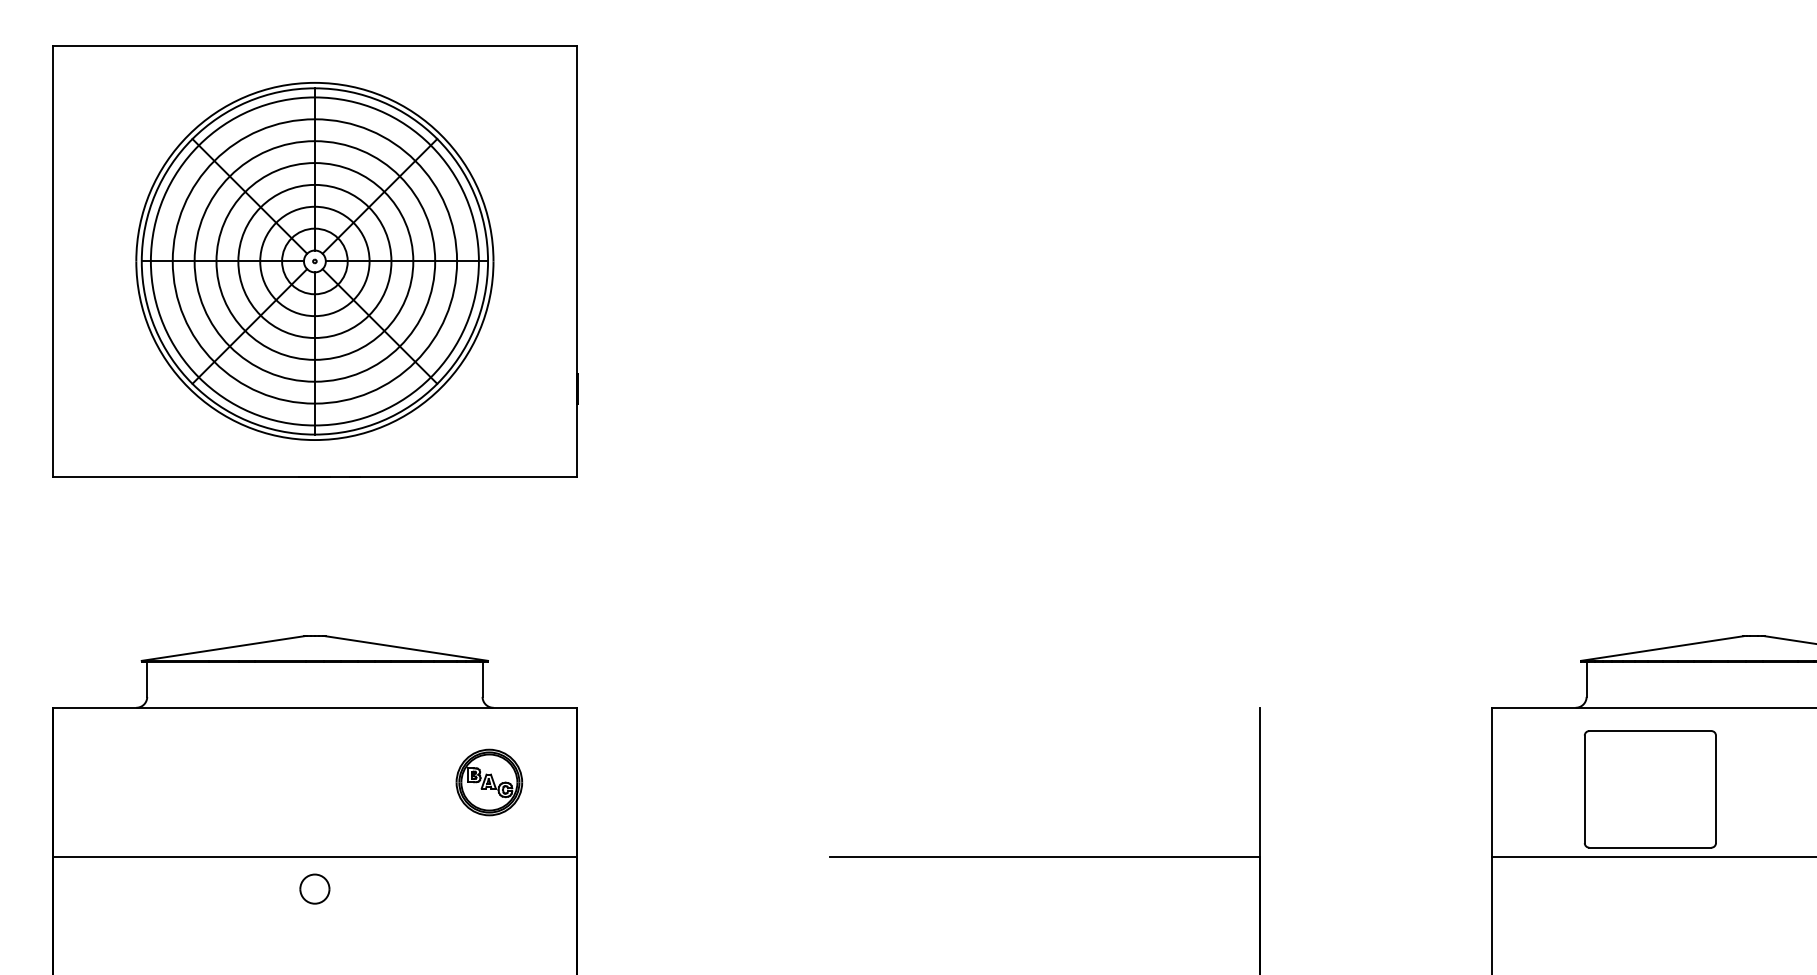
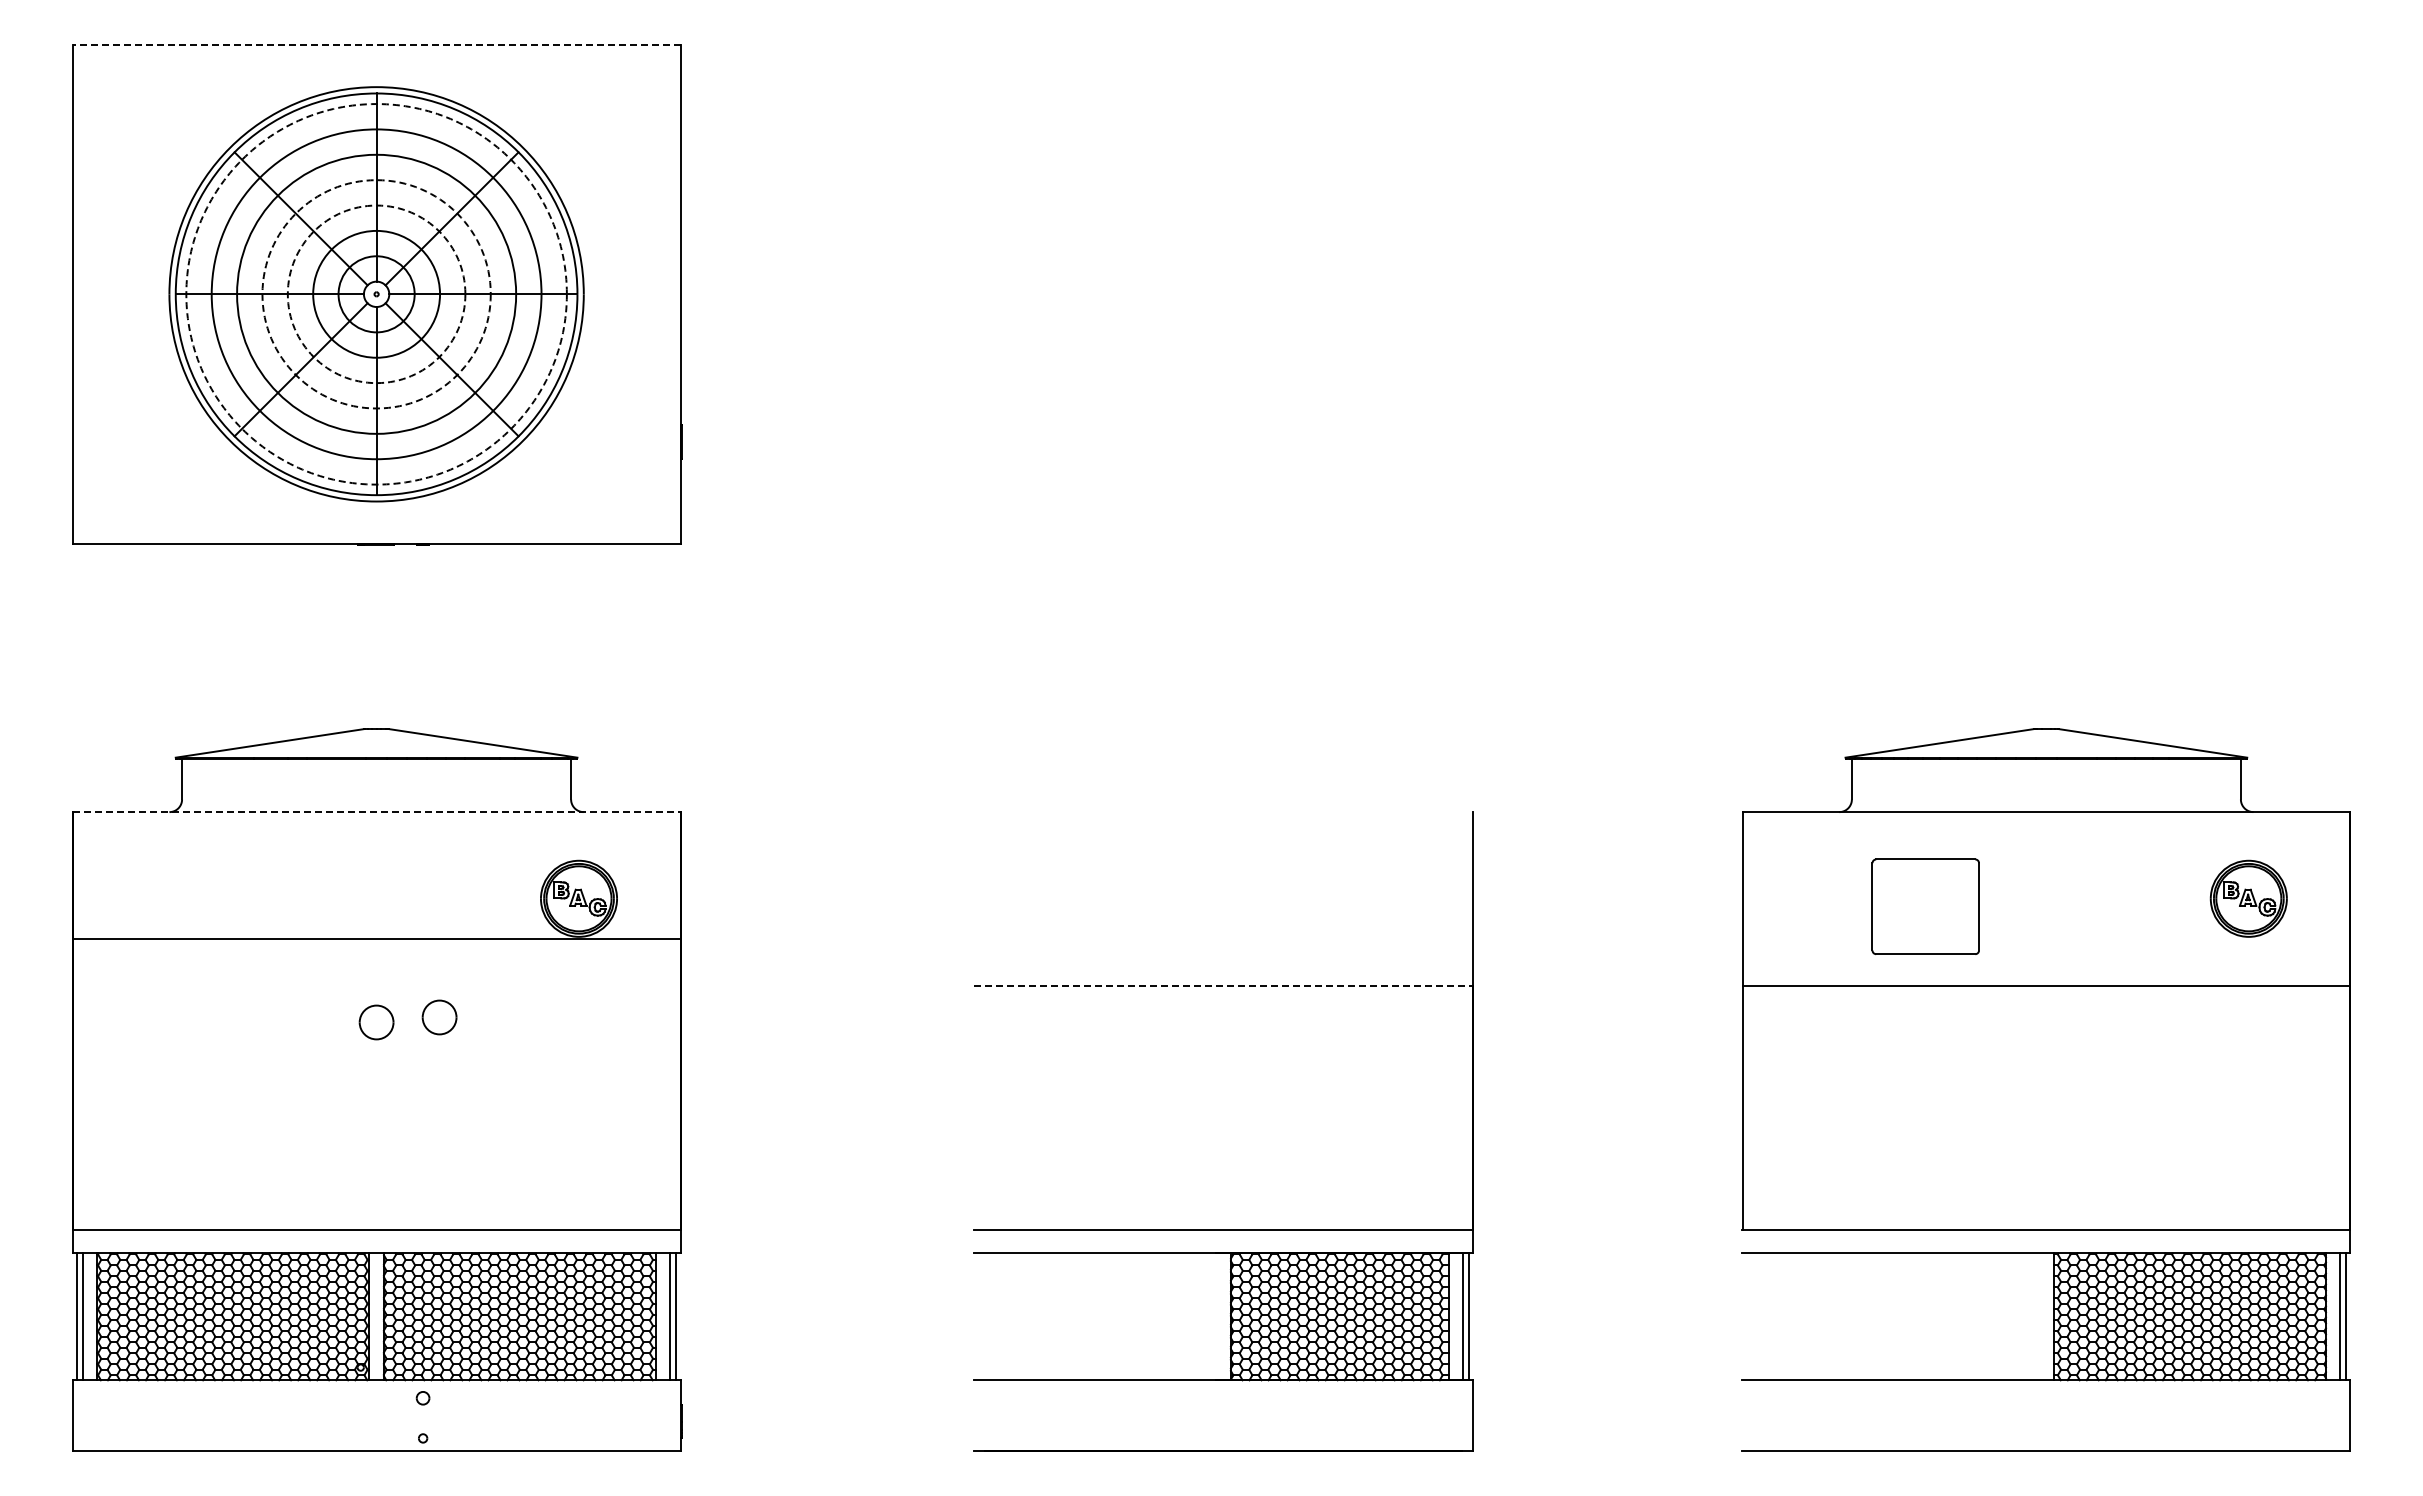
line: (314, 46) -> (376, 44), solid -> dashed
circle: (314, 261) -> (376, 294), solid -> dashed
circle: (314, 261) -> (376, 294), solid -> dashed
circle: (314, 261) -> (376, 294), solid -> dashed
line: (314, 708) -> (376, 812), solid -> dashed
part: (1650, 789) -> (1925, 906), size x0.7
line: (314, 857) -> (376, 938), moved
line: (1045, 857) -> (1224, 985), solid -> dashed
part: (369, 884) -> (439, 1017), added

